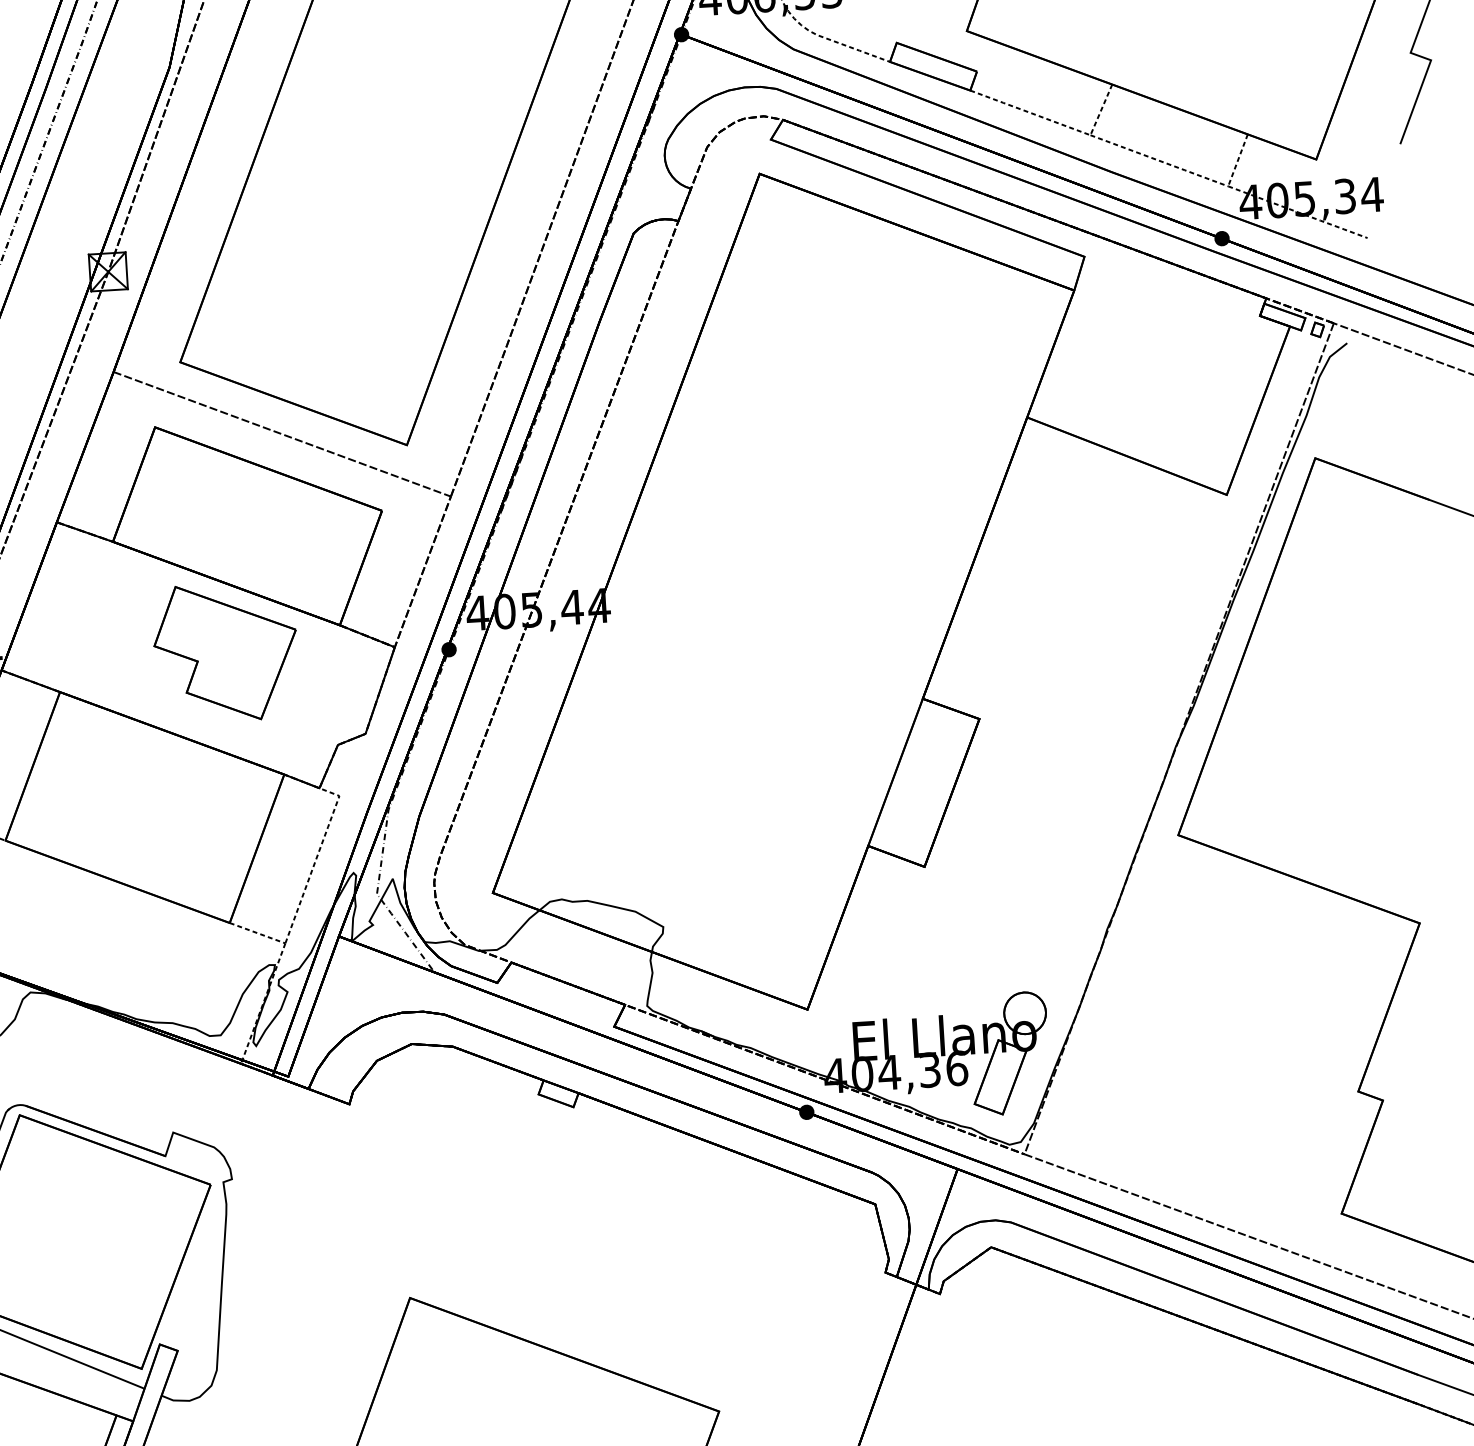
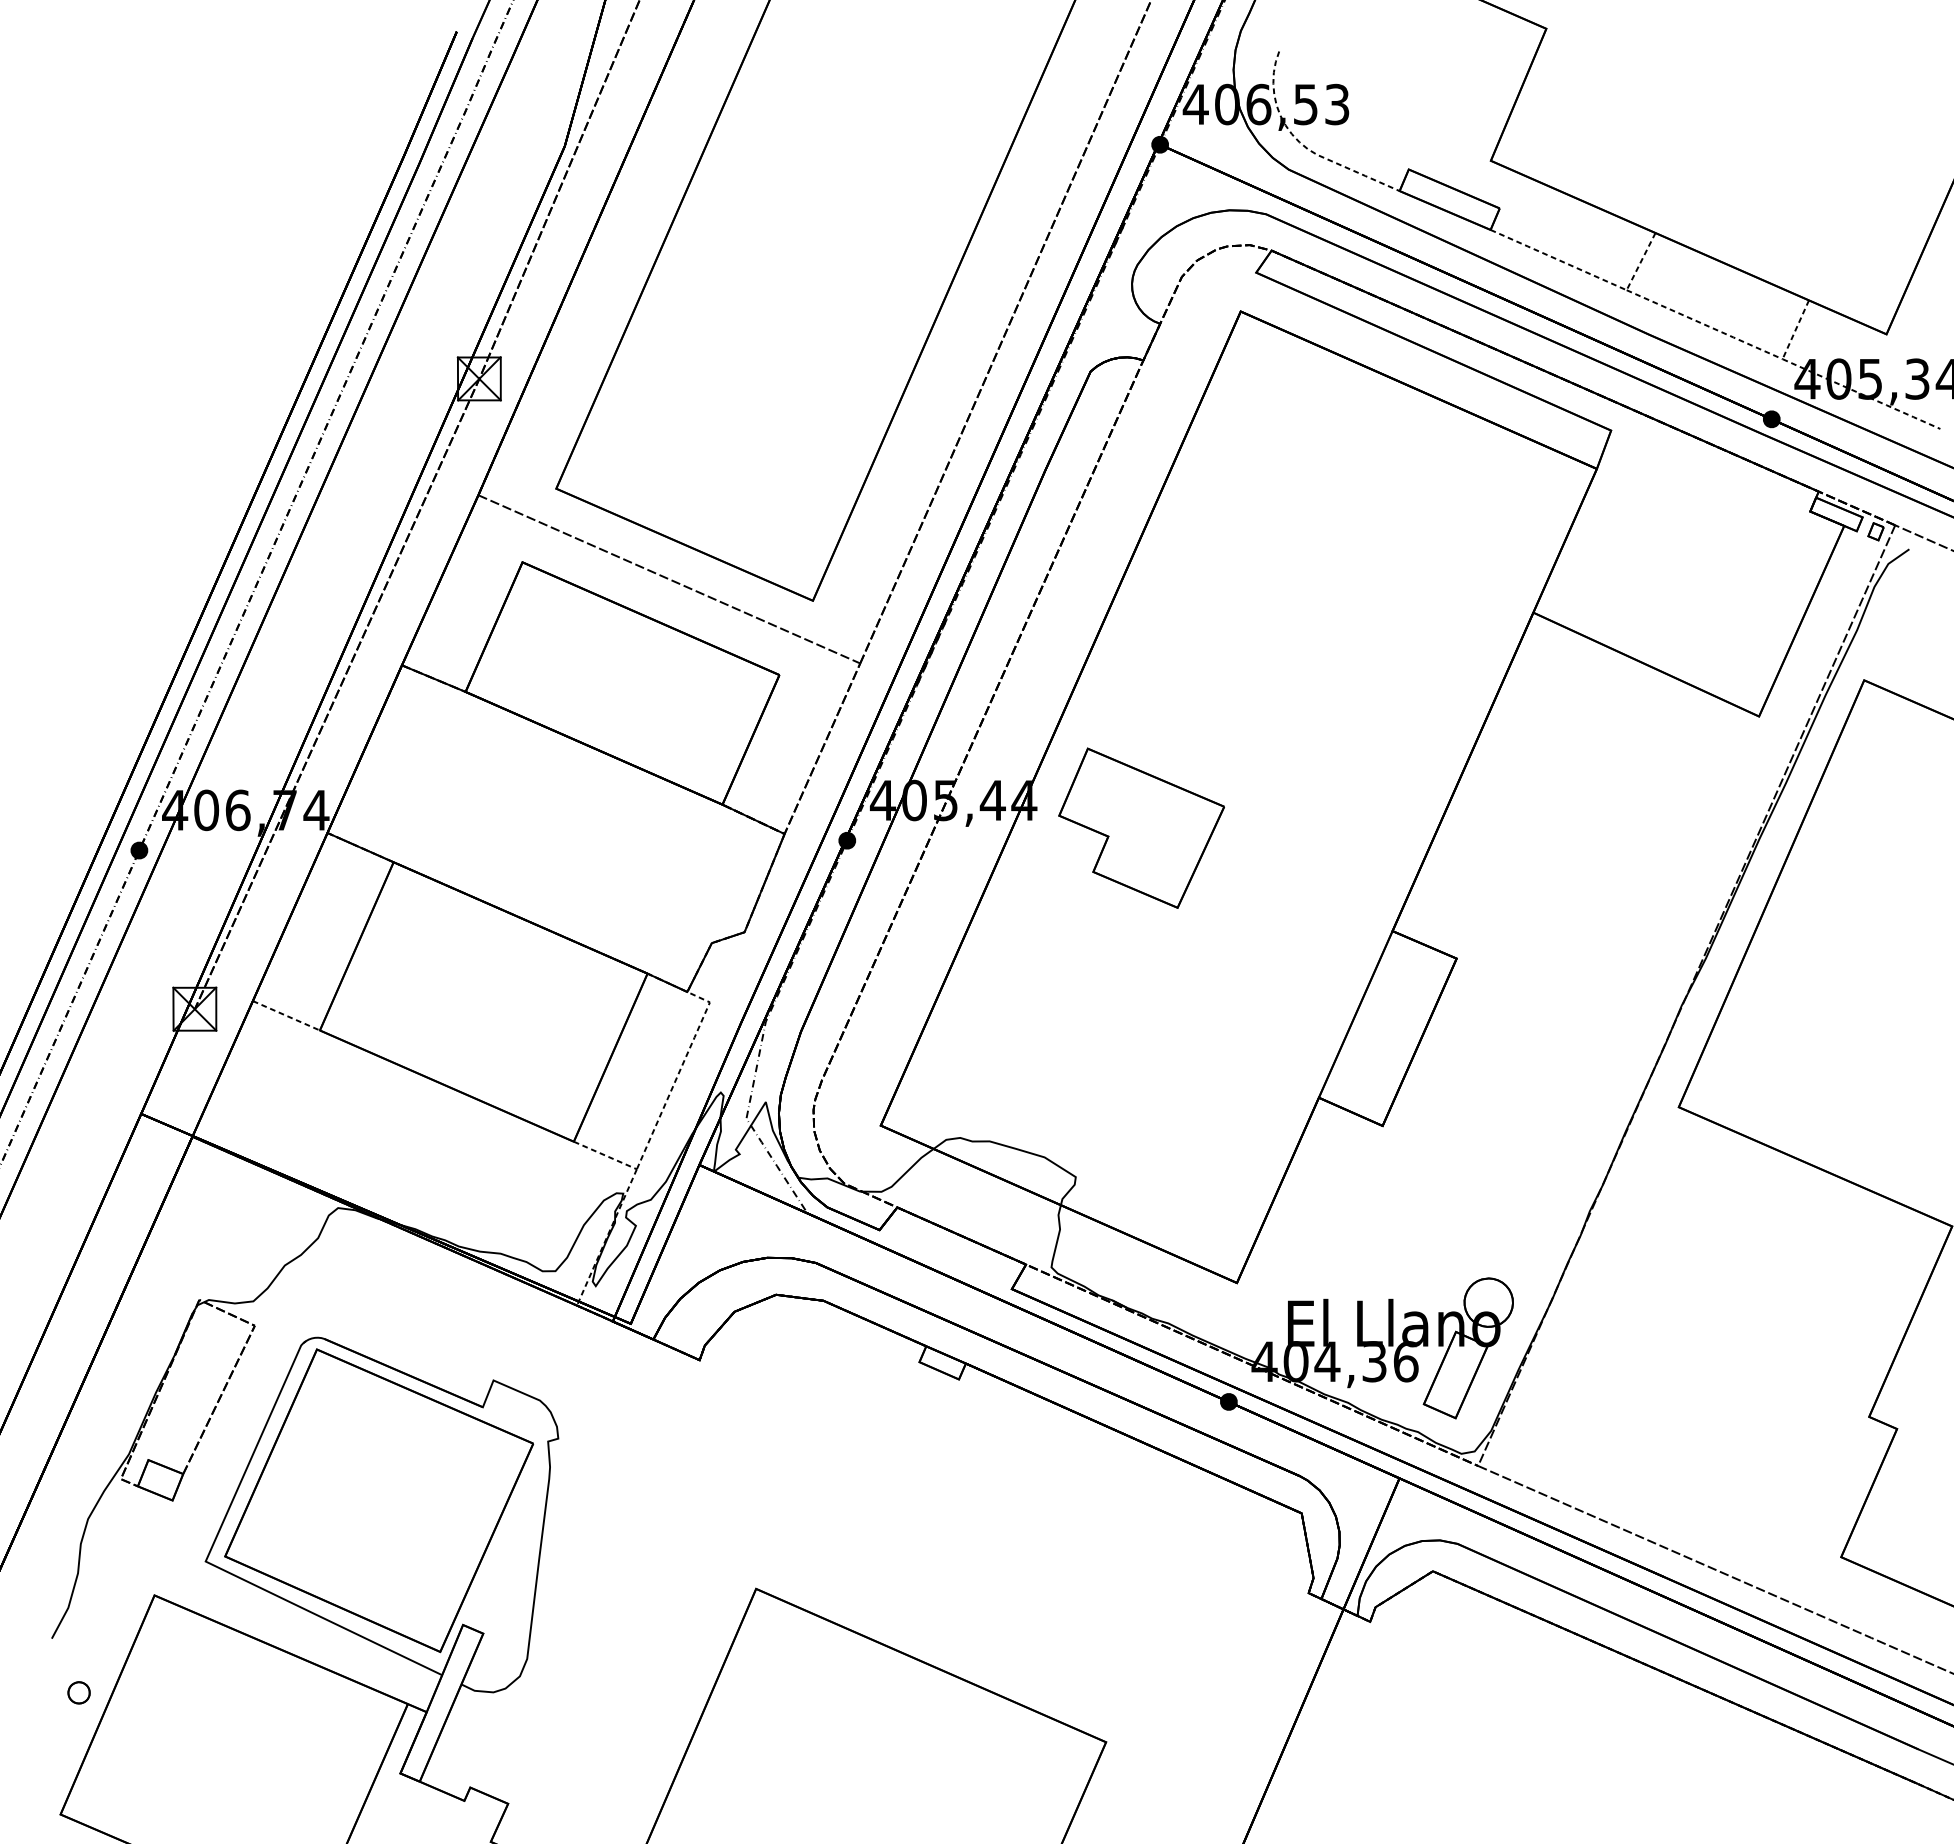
part: (225, 651) -> (1141, 827), moved

